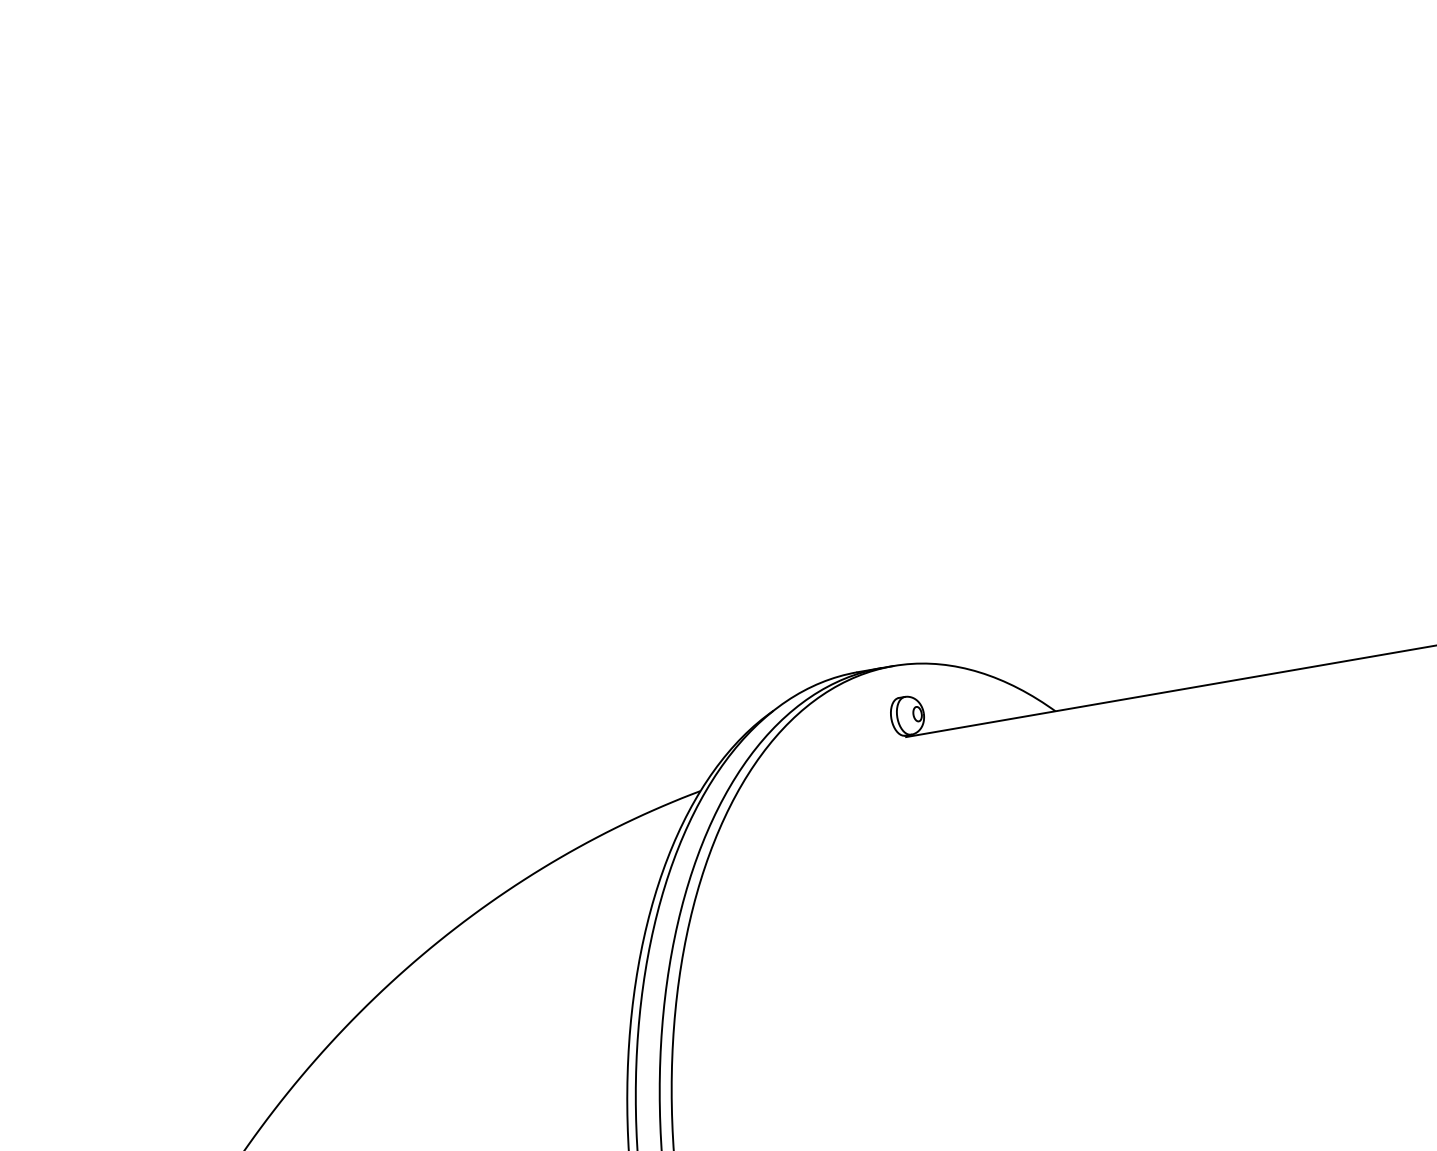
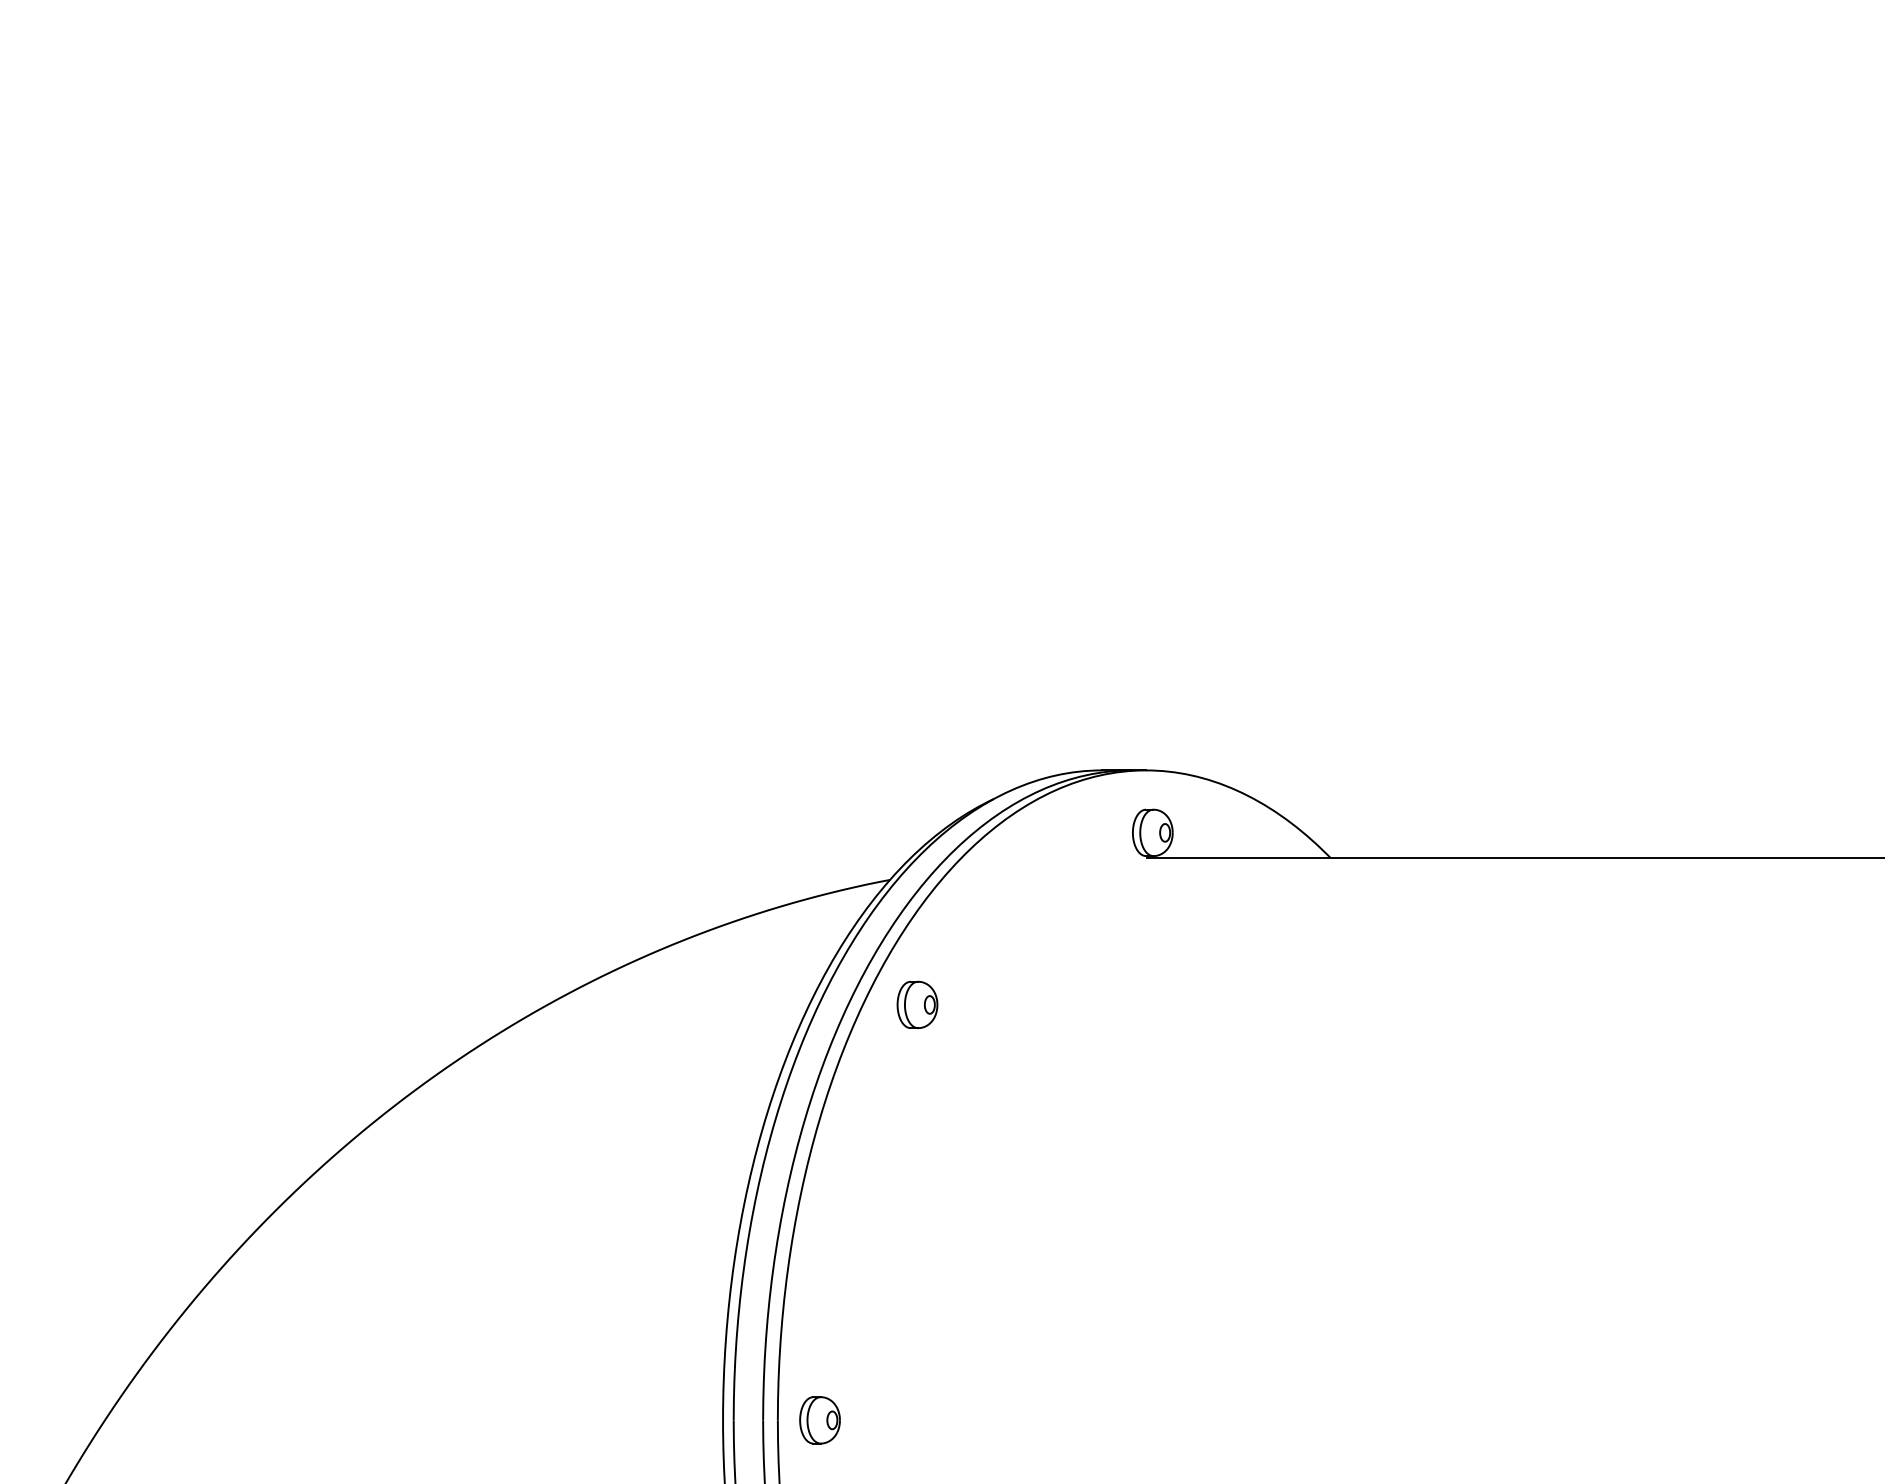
part: (740, 888) -> (917, 1004), added

